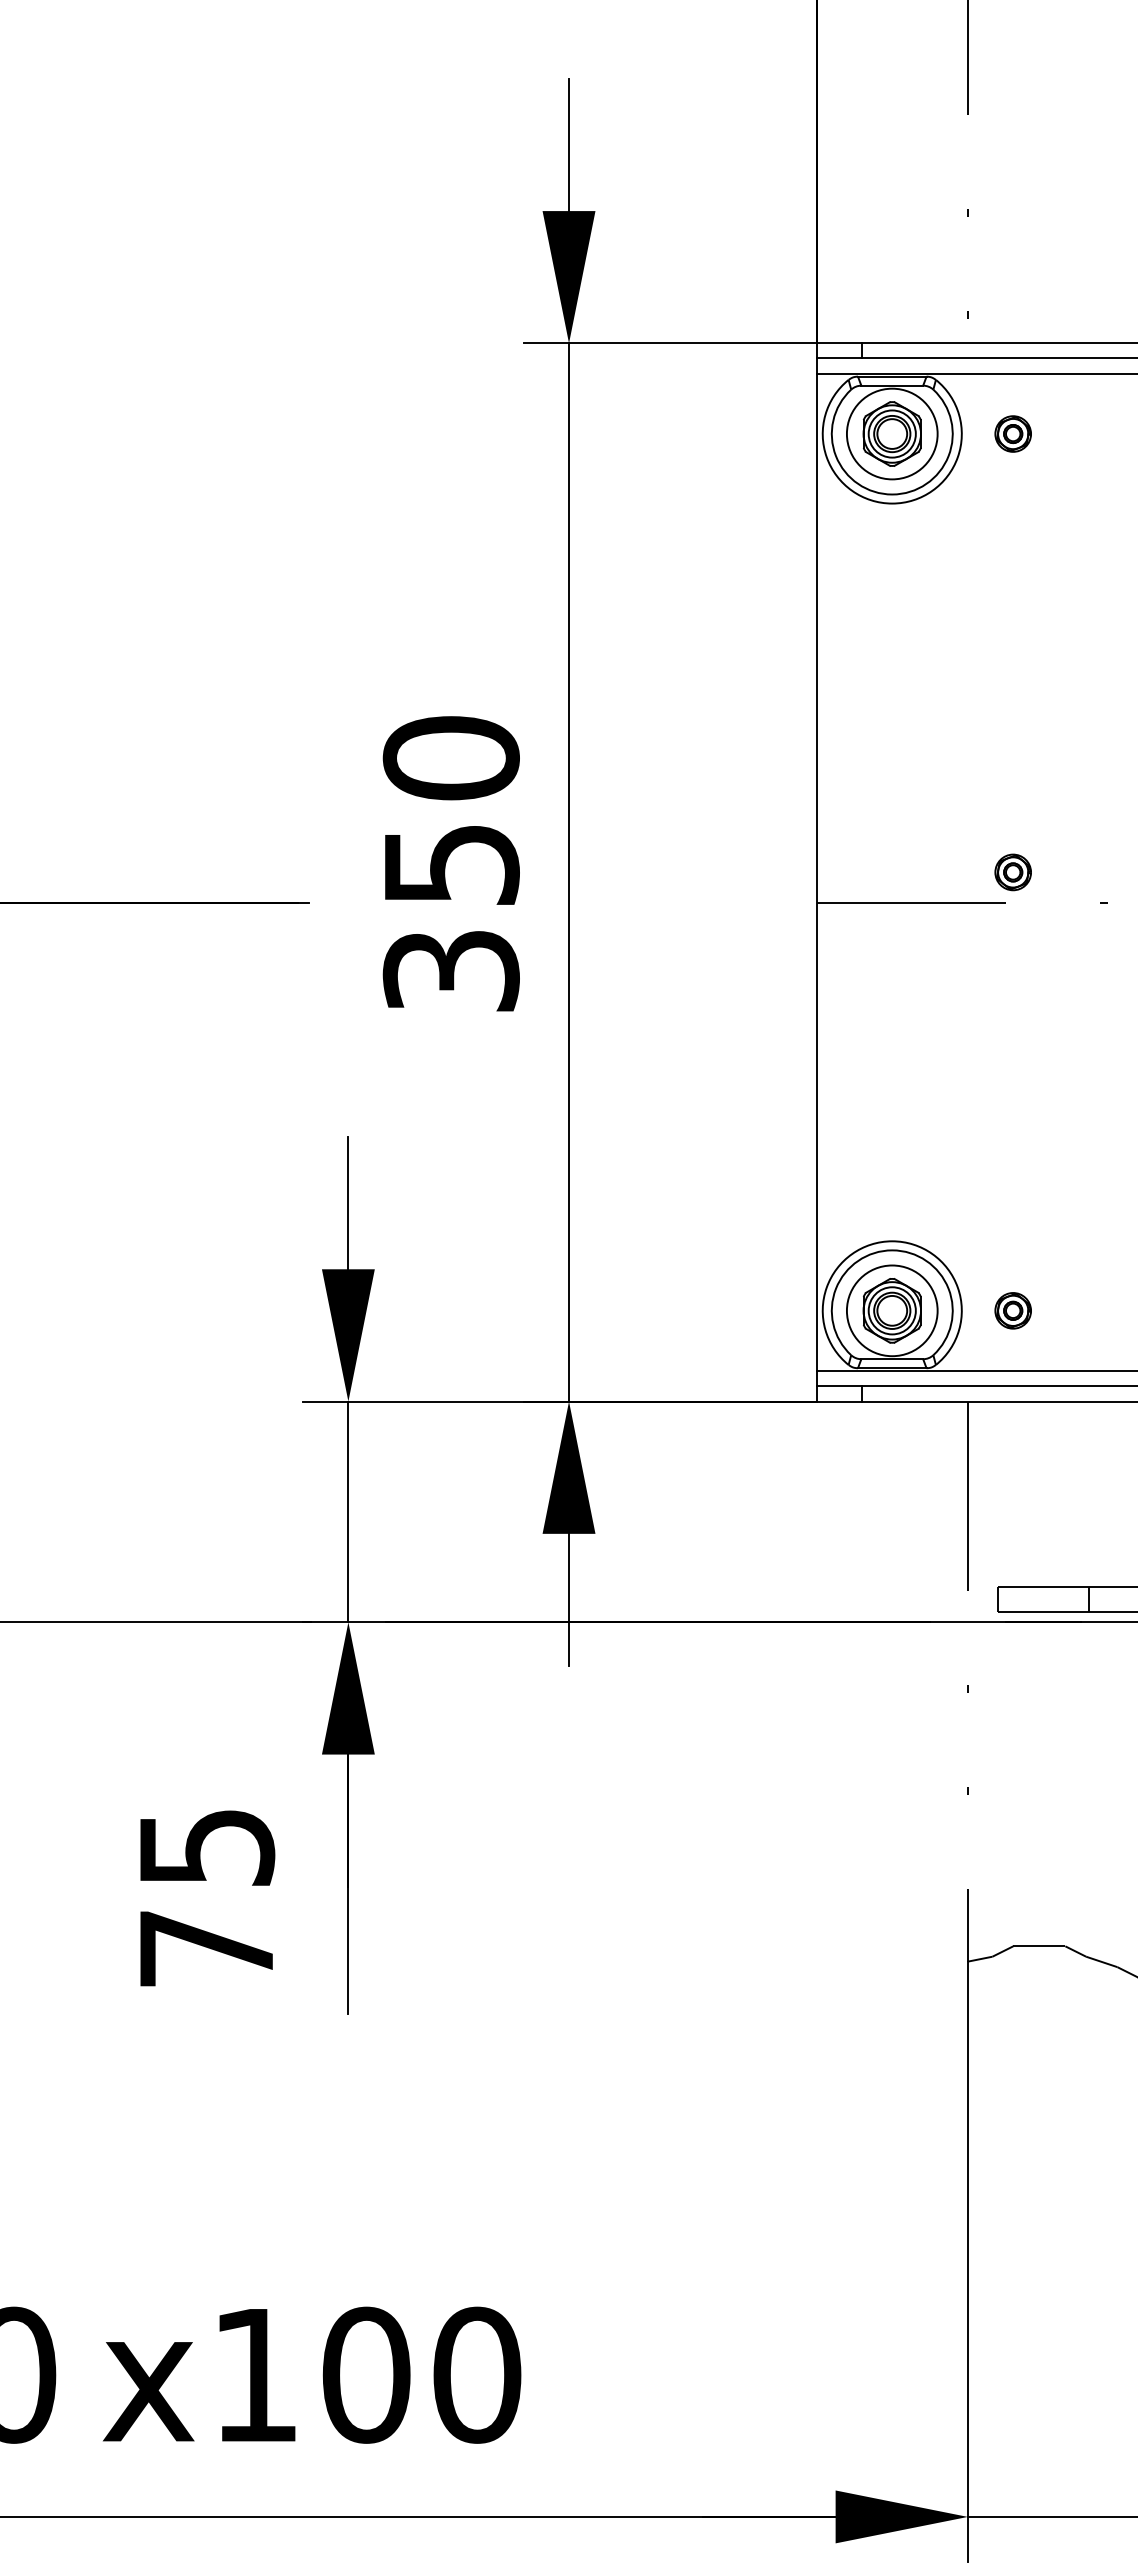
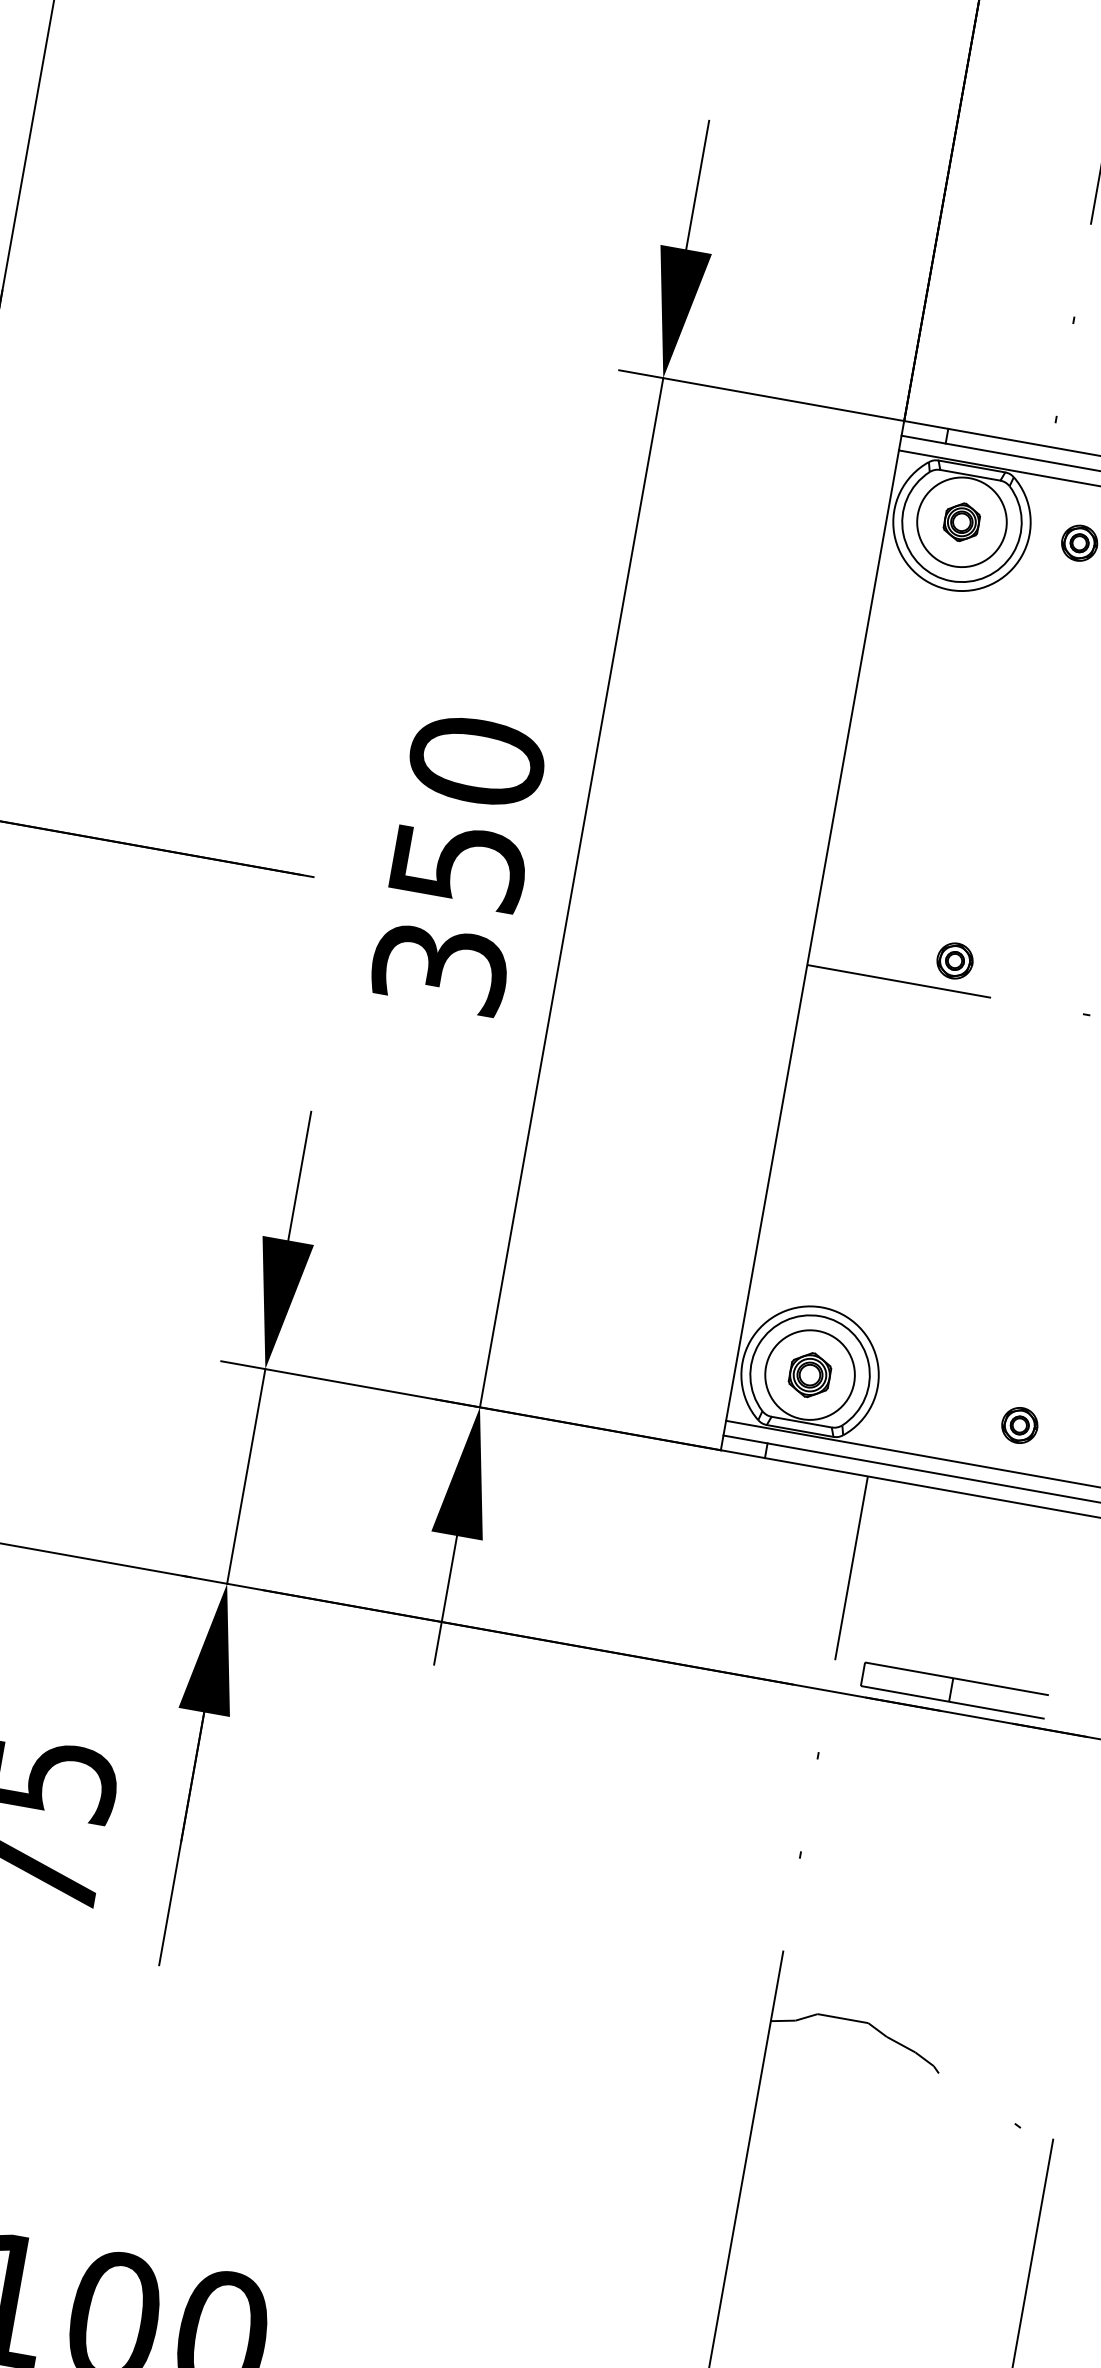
part: (891, 433) -> (961, 521), size x0.6
part: (1012, 872) -> (954, 960), moved
part: (891, 1310) -> (809, 1374), size x0.7
part: (1012, 1310) -> (1019, 1425), moved

